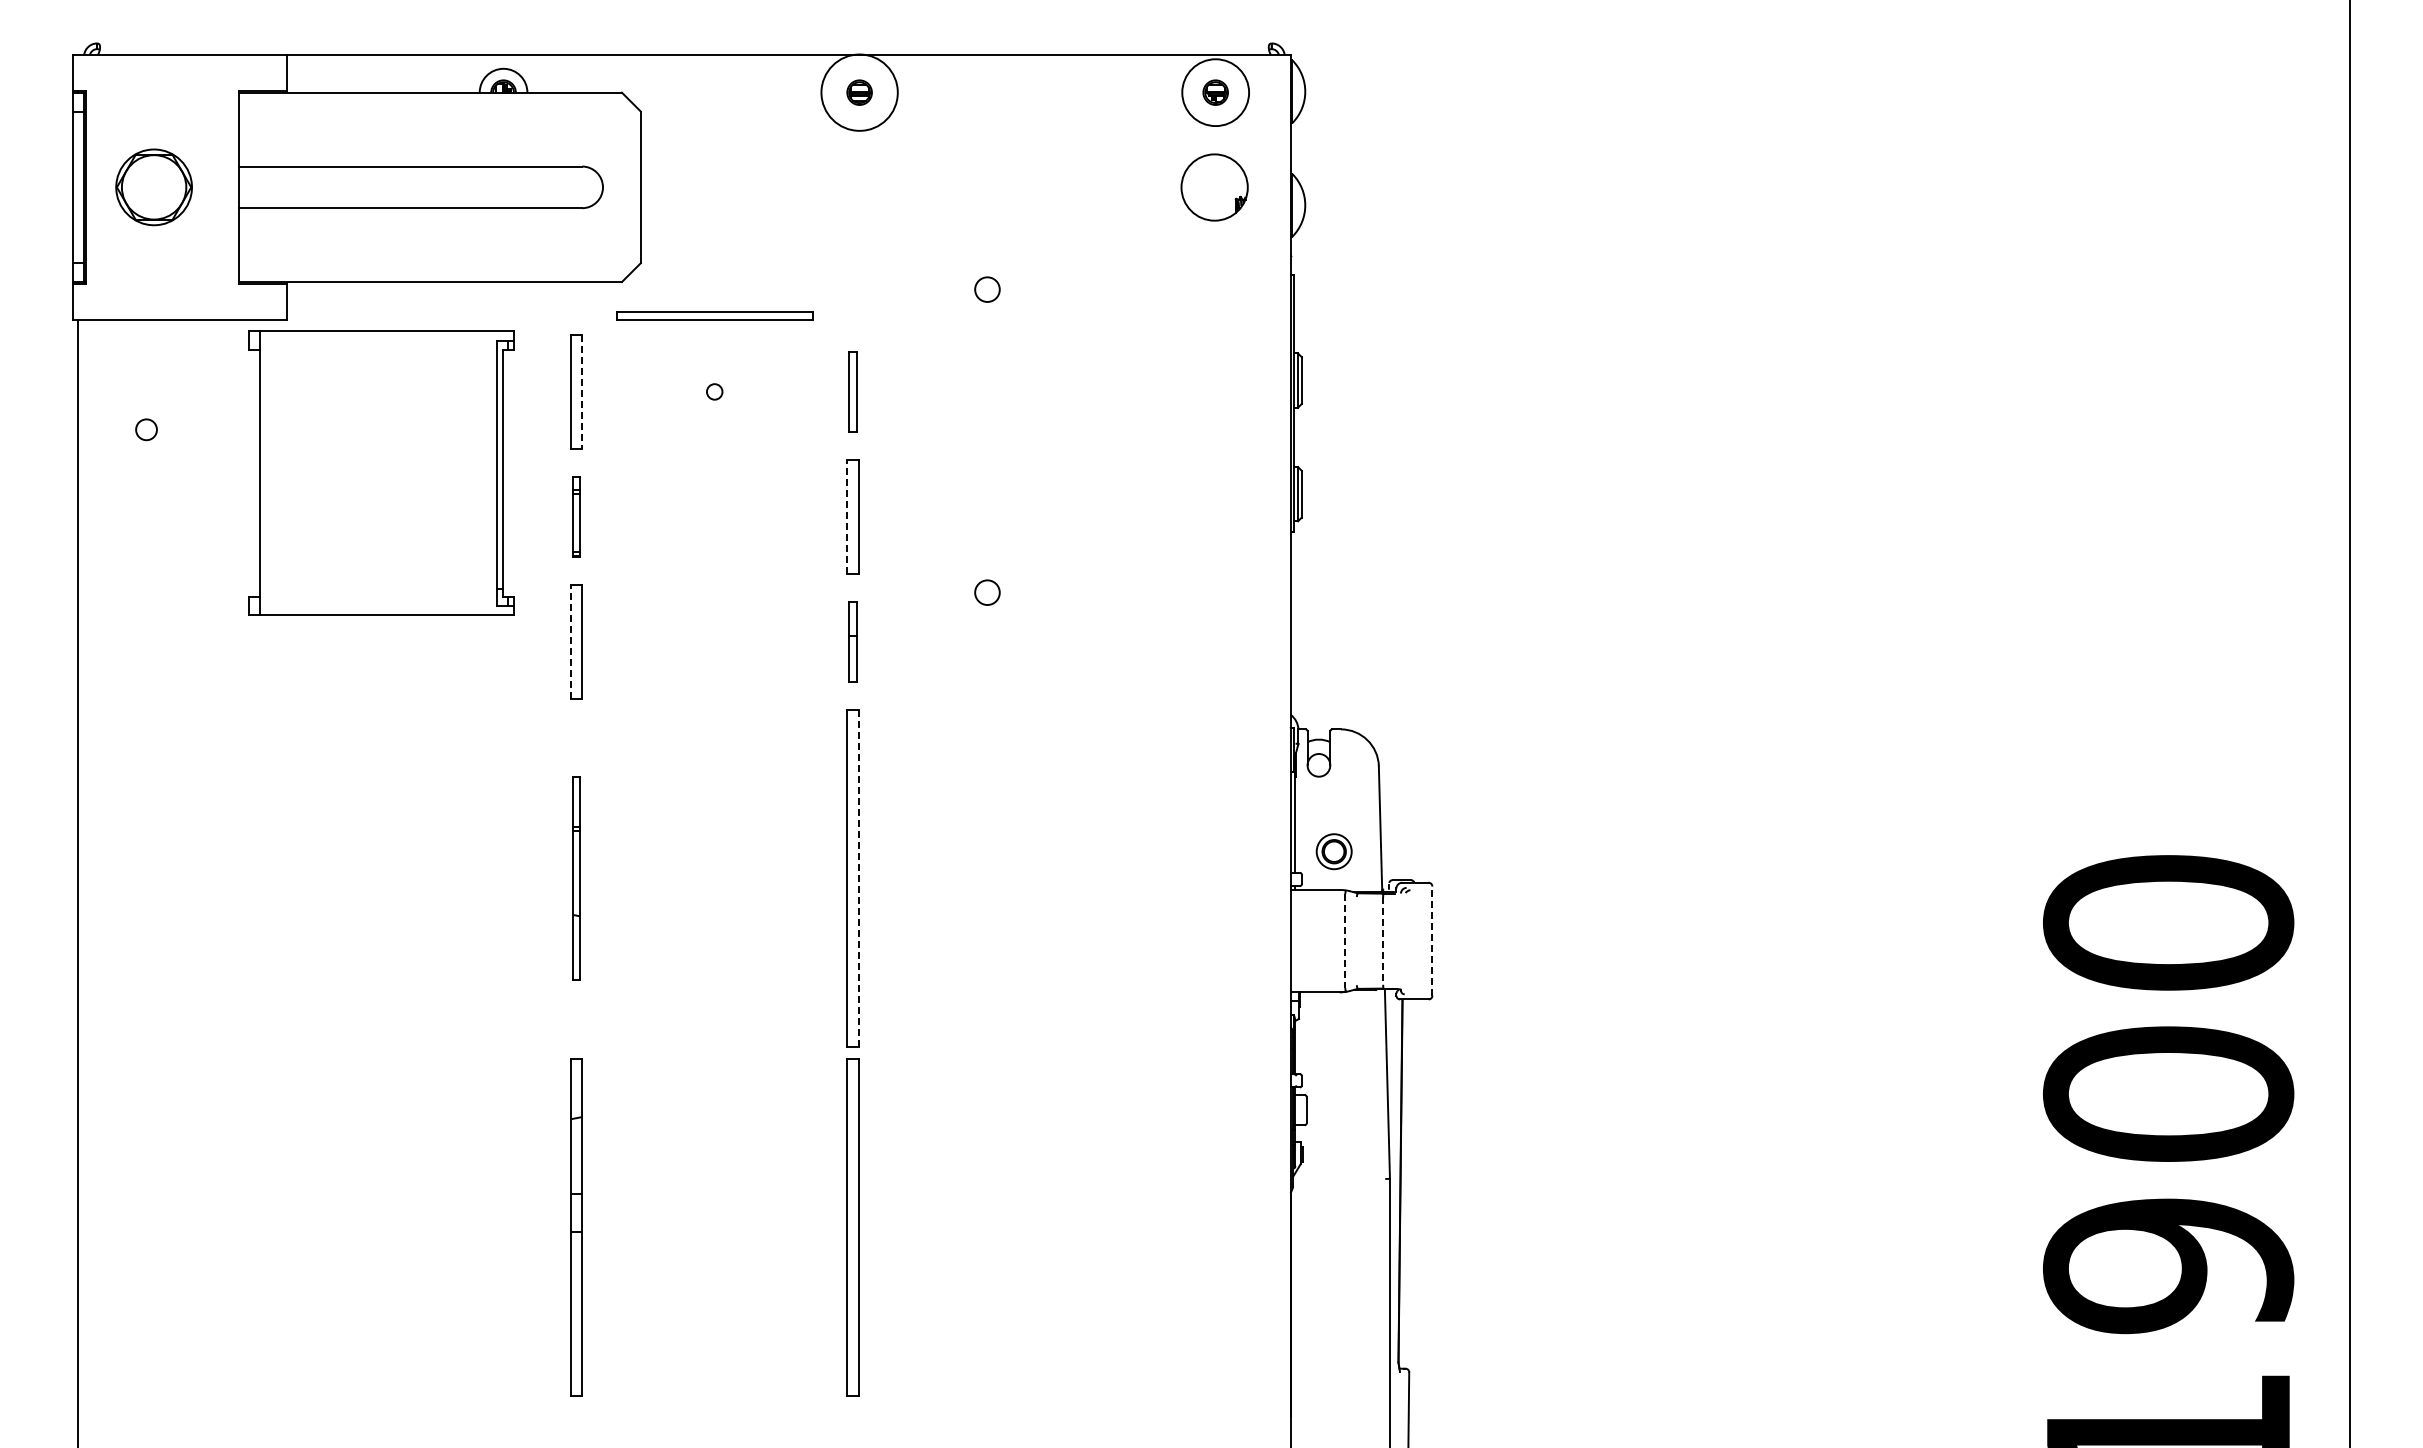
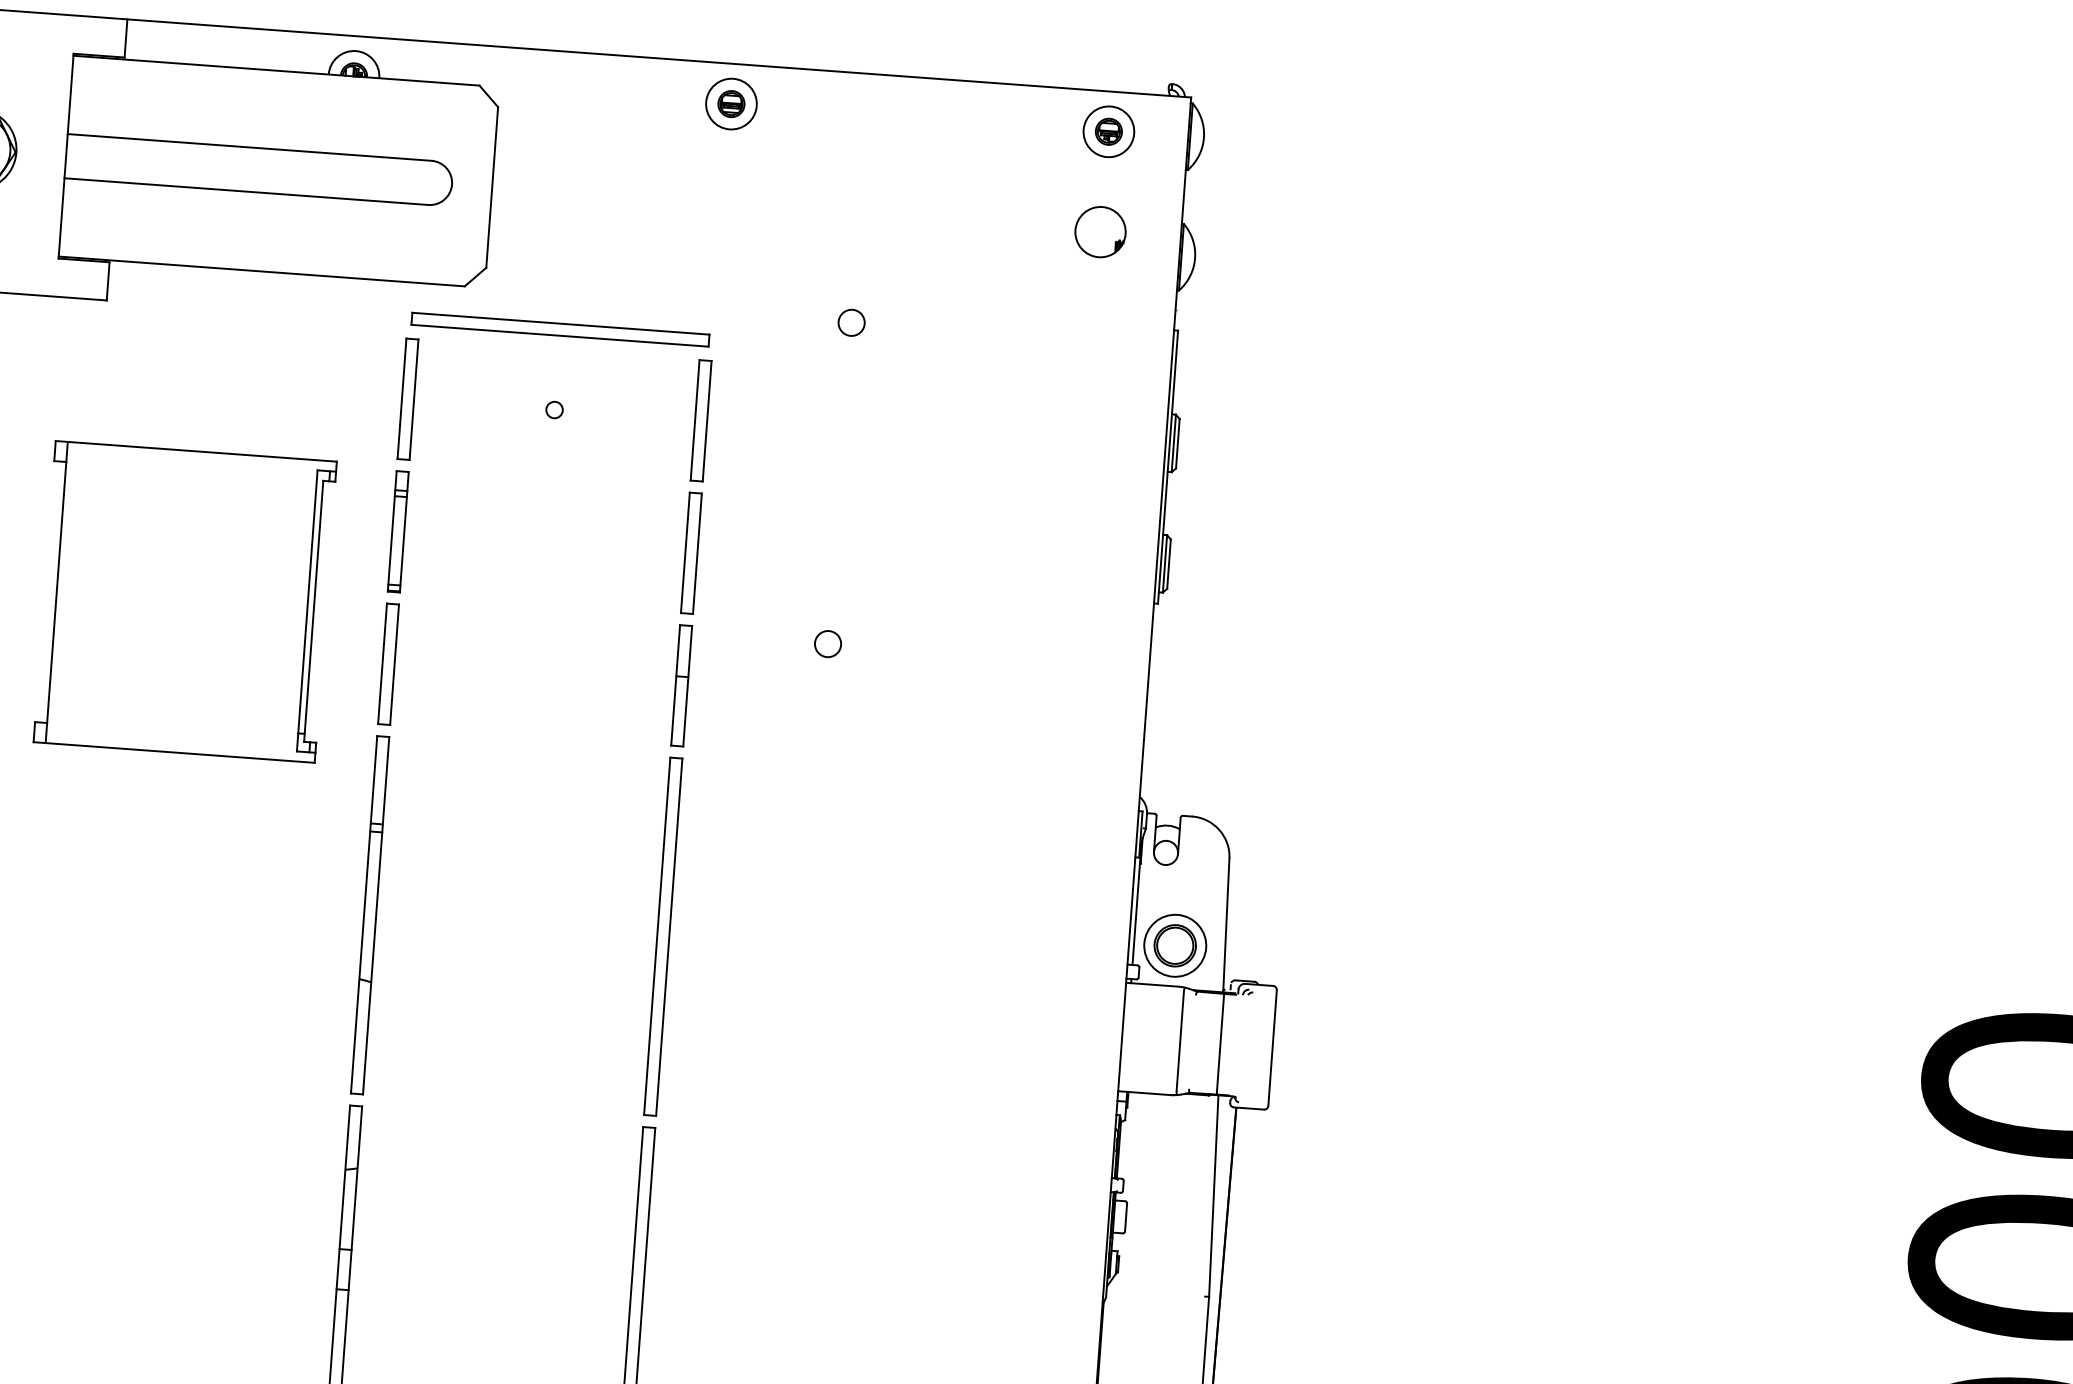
circle: (859, 92) -> (731, 103), size x0.62
circle: (1215, 92) -> (1108, 131), size x0.71
part: (1214, 186) -> (1100, 231), size x0.71
part: (714, 315) -> (560, 329), size x1.43
line: (582, 391) -> (414, 399), dashed -> solid
part: (852, 391) -> (700, 420), size x1.43
part: (381, 472) -> (185, 600), moved
part: (576, 516) -> (398, 531), size x1.43
line: (847, 516) -> (685, 552), dashed -> solid
line: (570, 641) -> (382, 663), dashed -> solid
part: (852, 641) -> (681, 685), size x1.43
part: (1334, 851) -> (1175, 945), size x1.67
part: (576, 878) -> (370, 915), size x1.67
line: (858, 878) -> (669, 937), dashed -> solid
line: (1345, 941) -> (1180, 1041), dashed -> solid
line: (1383, 941) -> (1220, 1044), dashed -> solid
line: (1432, 941) -> (1272, 1048), dashed -> solid

